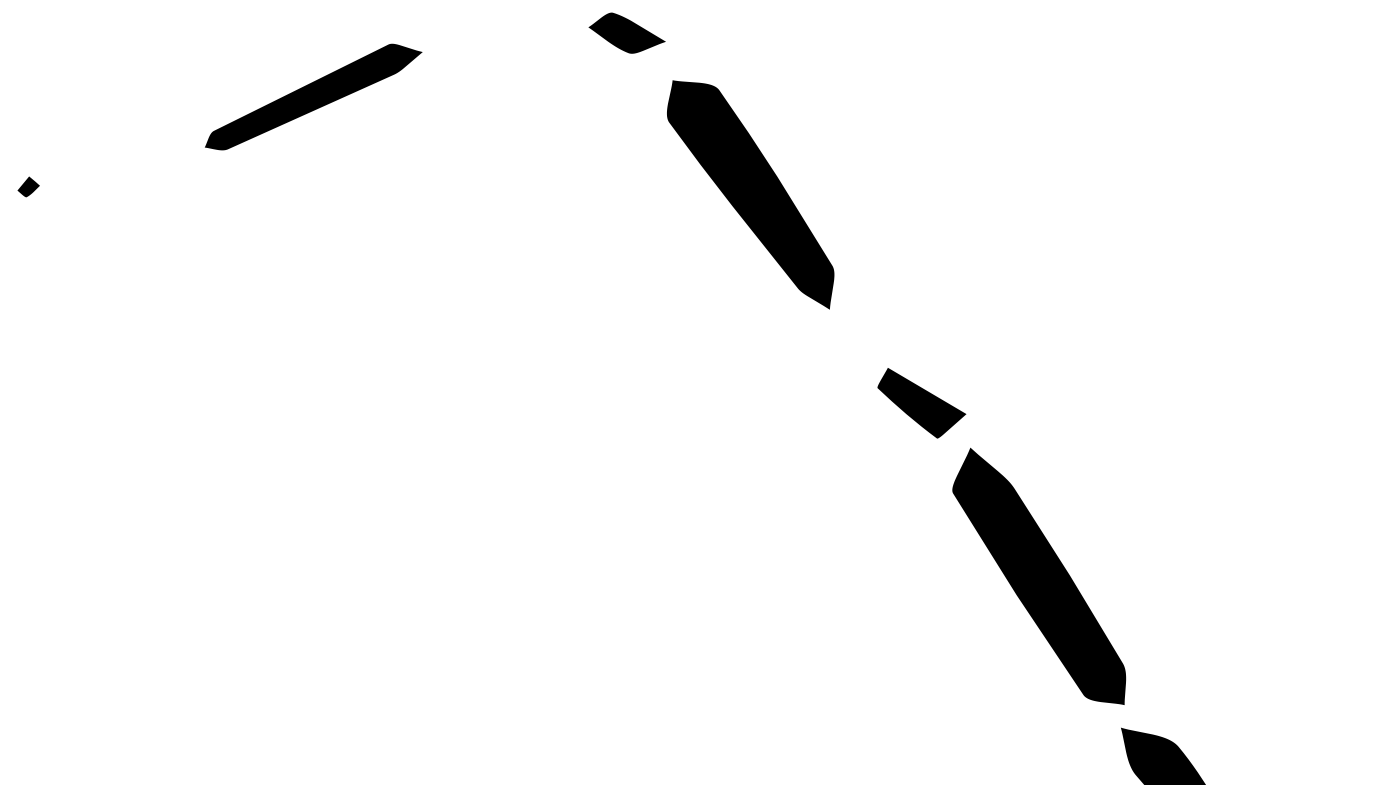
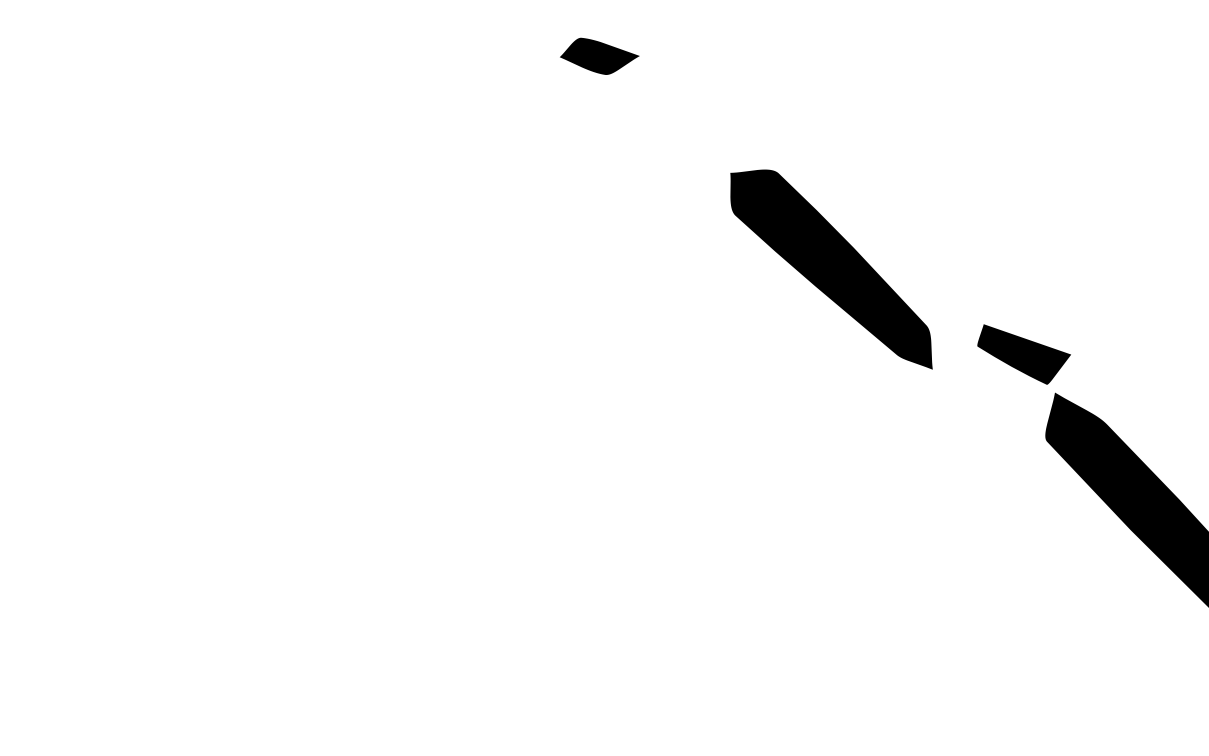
part: (626, 32) -> (598, 54), moved
part: (313, 96) -> (330, 174), removed
part: (28, 186) -> (65, 321), removed
part: (750, 194) -> (830, 270), moved
part: (921, 403) -> (1024, 353), moved

